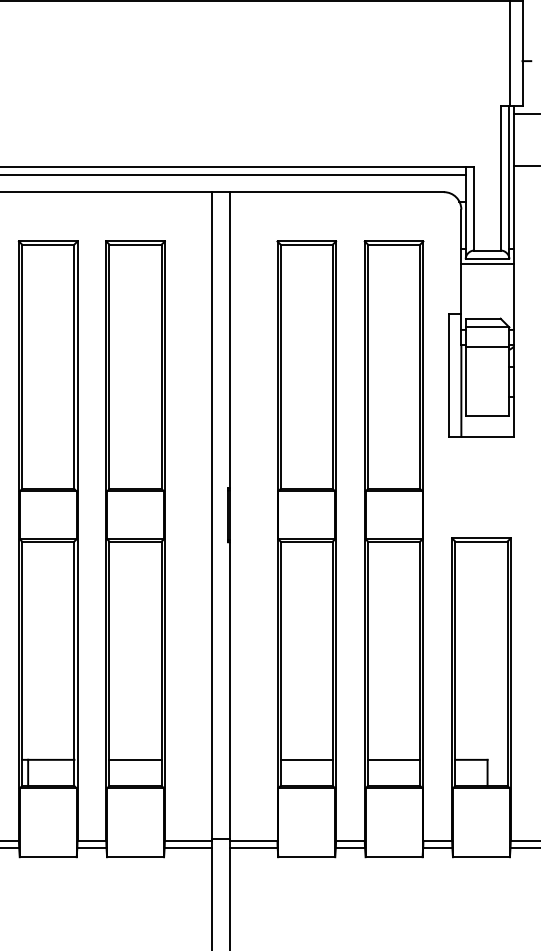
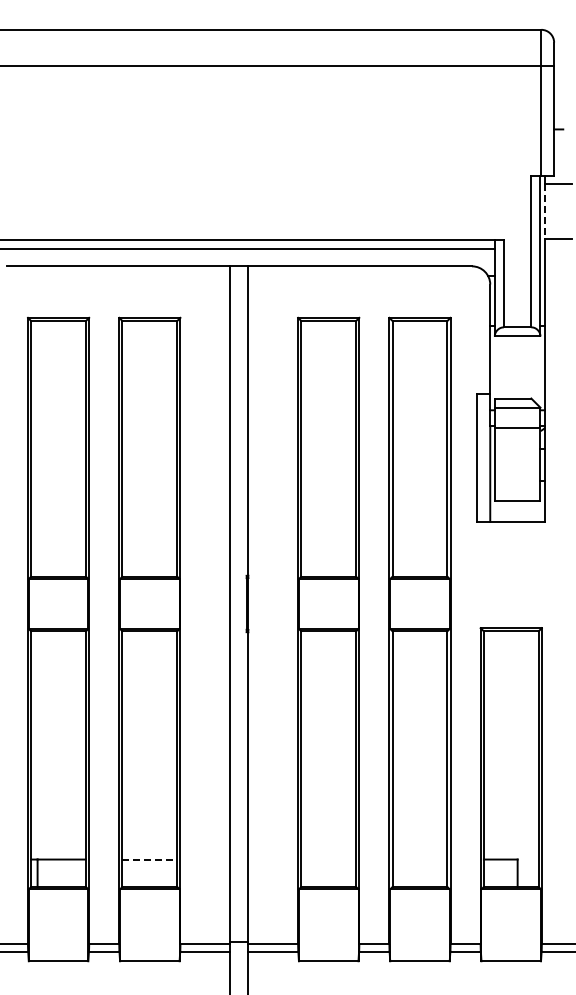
line: (514, 140) -> (545, 212), solid -> dashed
line: (487, 264) -> (517, 341), removed
line: (136, 759) -> (150, 859), solid -> dashed
line: (306, 759) -> (328, 859), removed
line: (393, 759) -> (419, 859), removed

